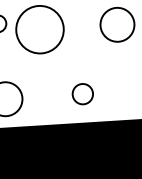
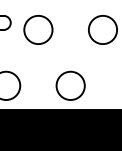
circle: (40, 29) -> (38, 29), size x0.71
circle: (82, 93) -> (70, 85), size x1.67

